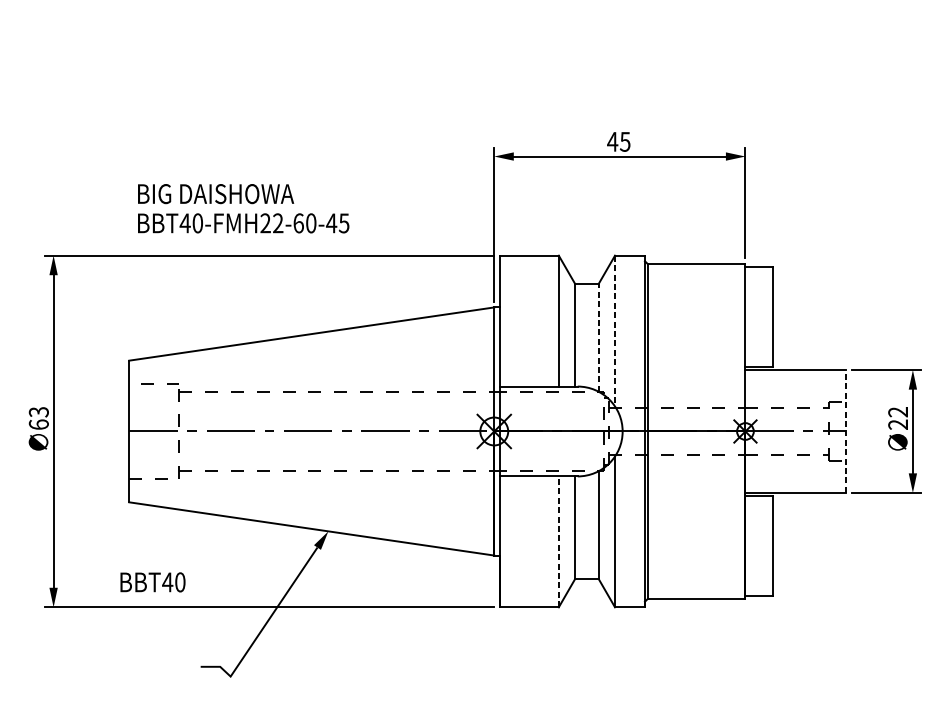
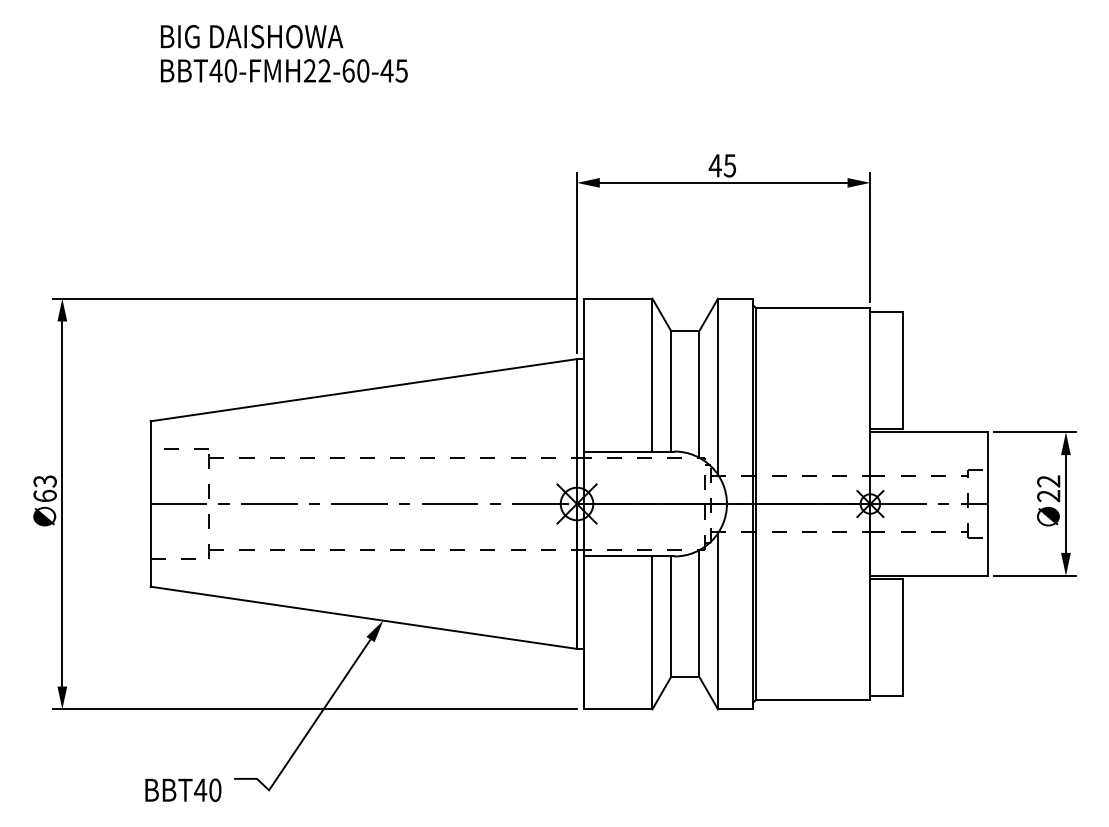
text: (243, 208) -> (284, 53), moved
line: (615, 331) -> (718, 387), dashed -> solid
line: (599, 337) -> (699, 394), dashed -> solid
line: (845, 431) -> (987, 504), dashed -> solid
line: (558, 541) -> (652, 632), dashed -> solid
text: (153, 581) -> (183, 789), moved

